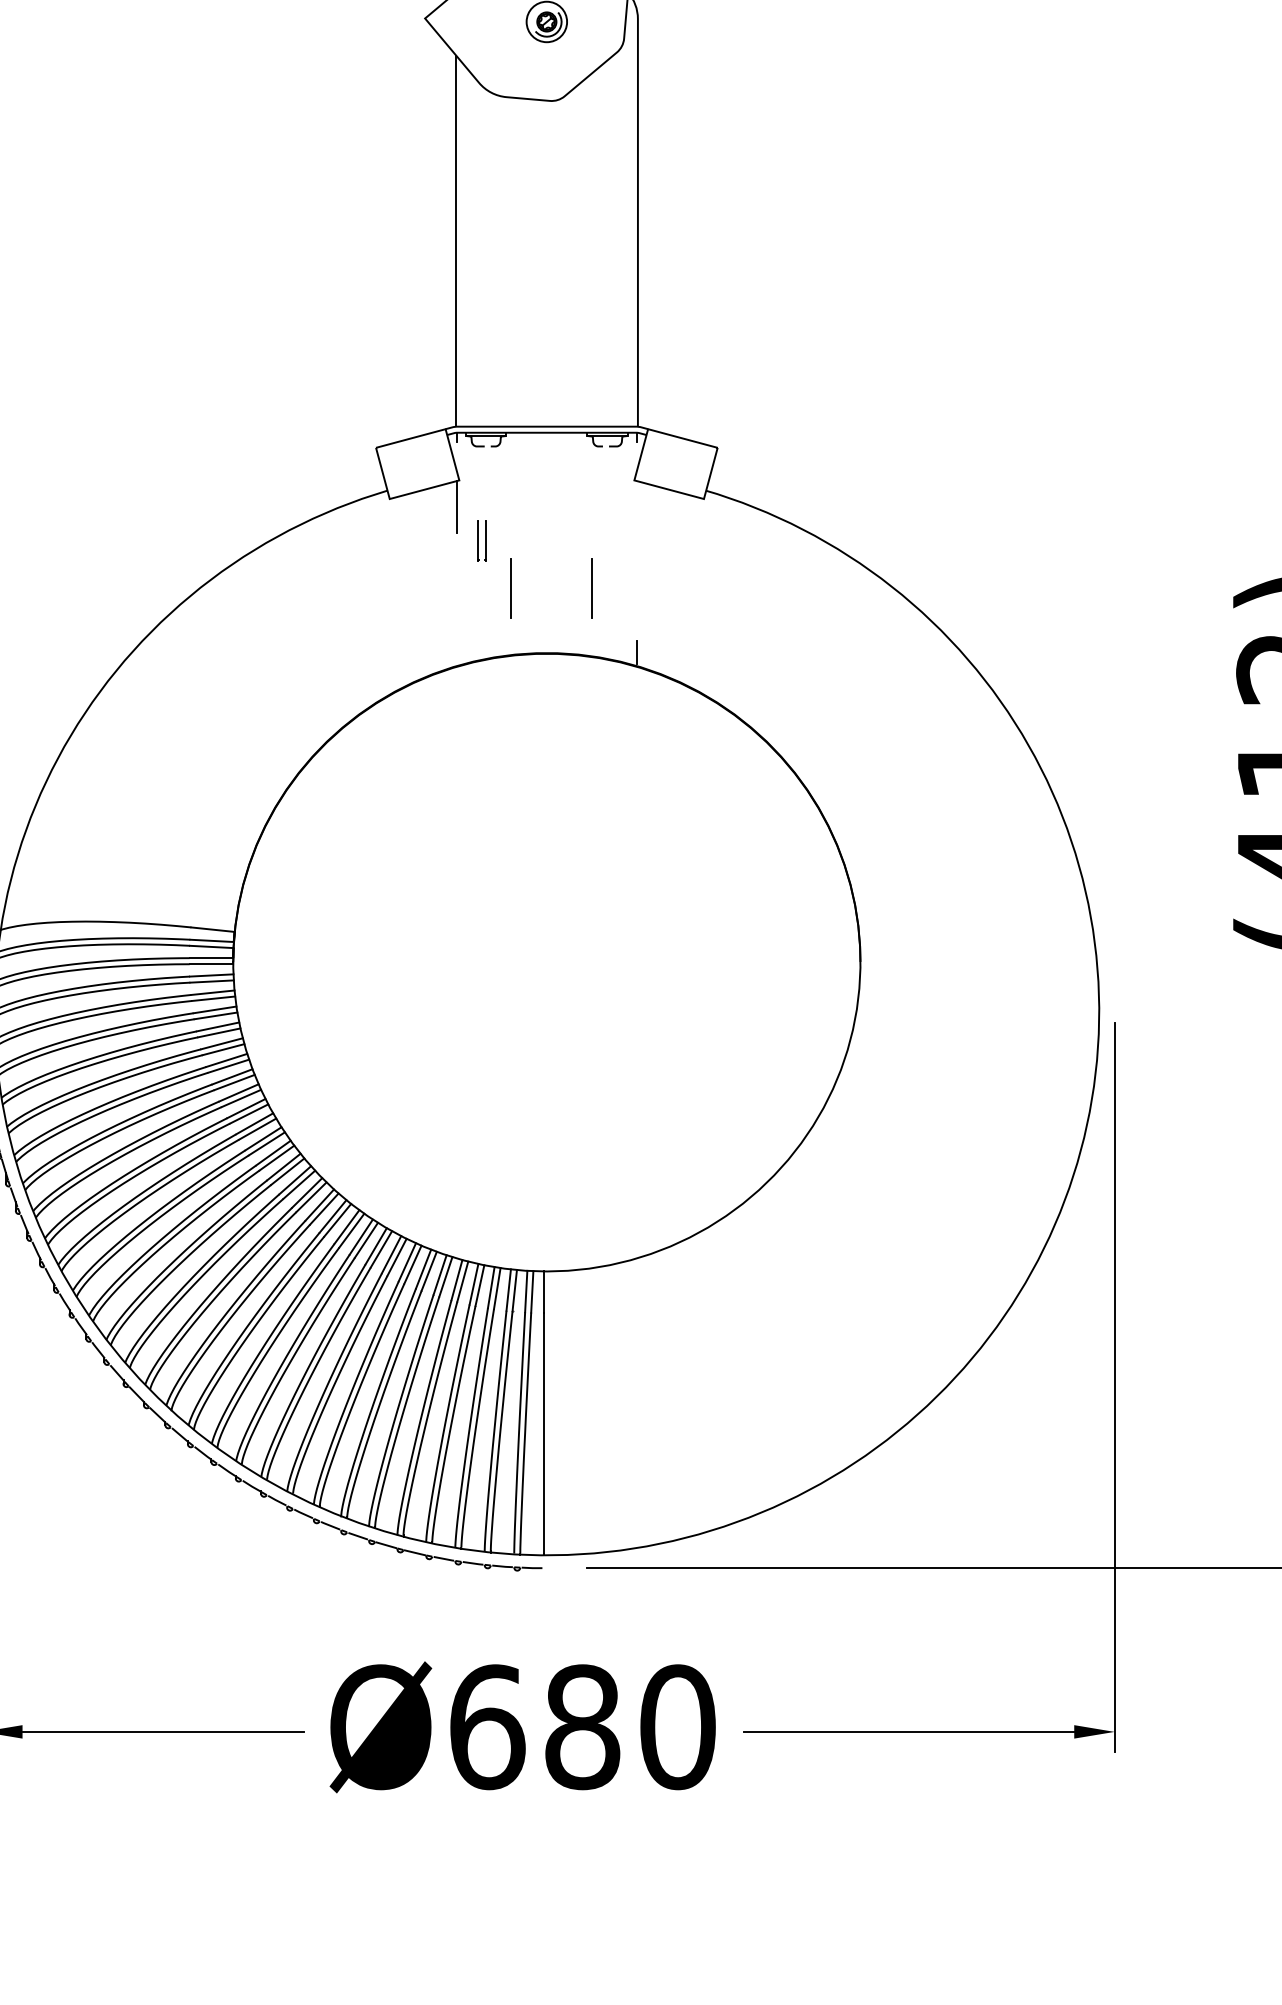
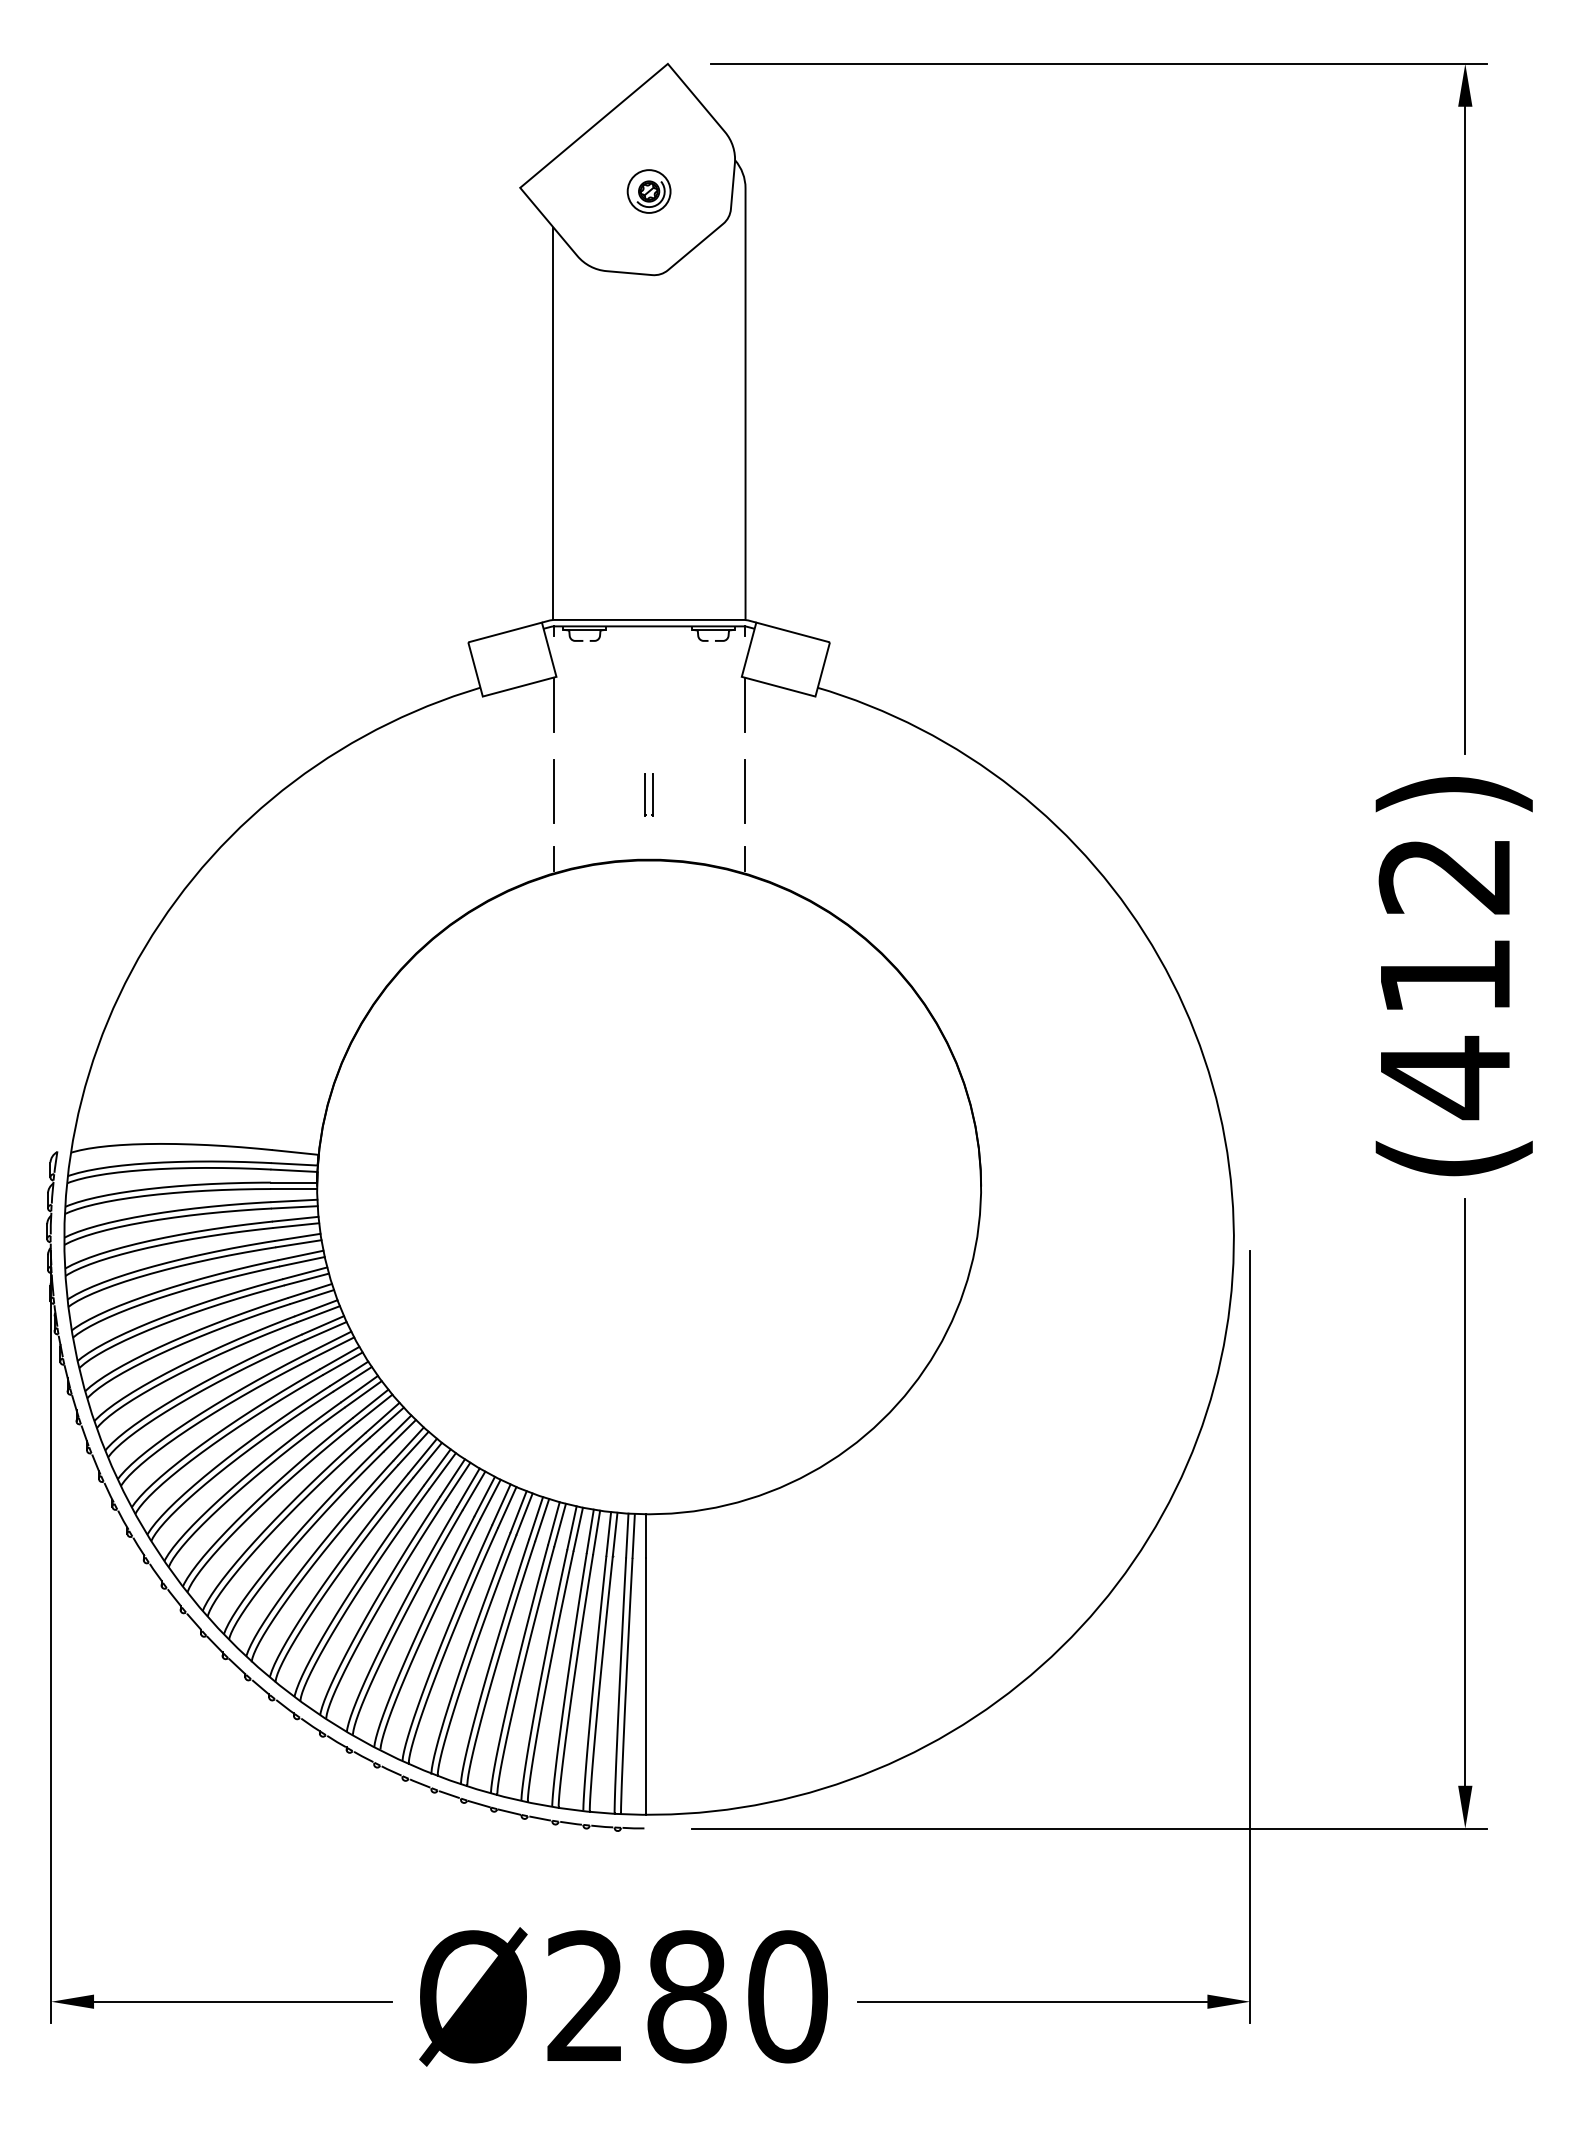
line: (636, 506) -> (744, 704), added
part: (481, 540) -> (648, 794), moved
line: (511, 588) -> (553, 791), moved
line: (591, 588) -> (744, 791), moved
line: (456, 652) -> (553, 859), added
text: (487, 1726) -> (586, 1996), Ø680 -> Ø280

